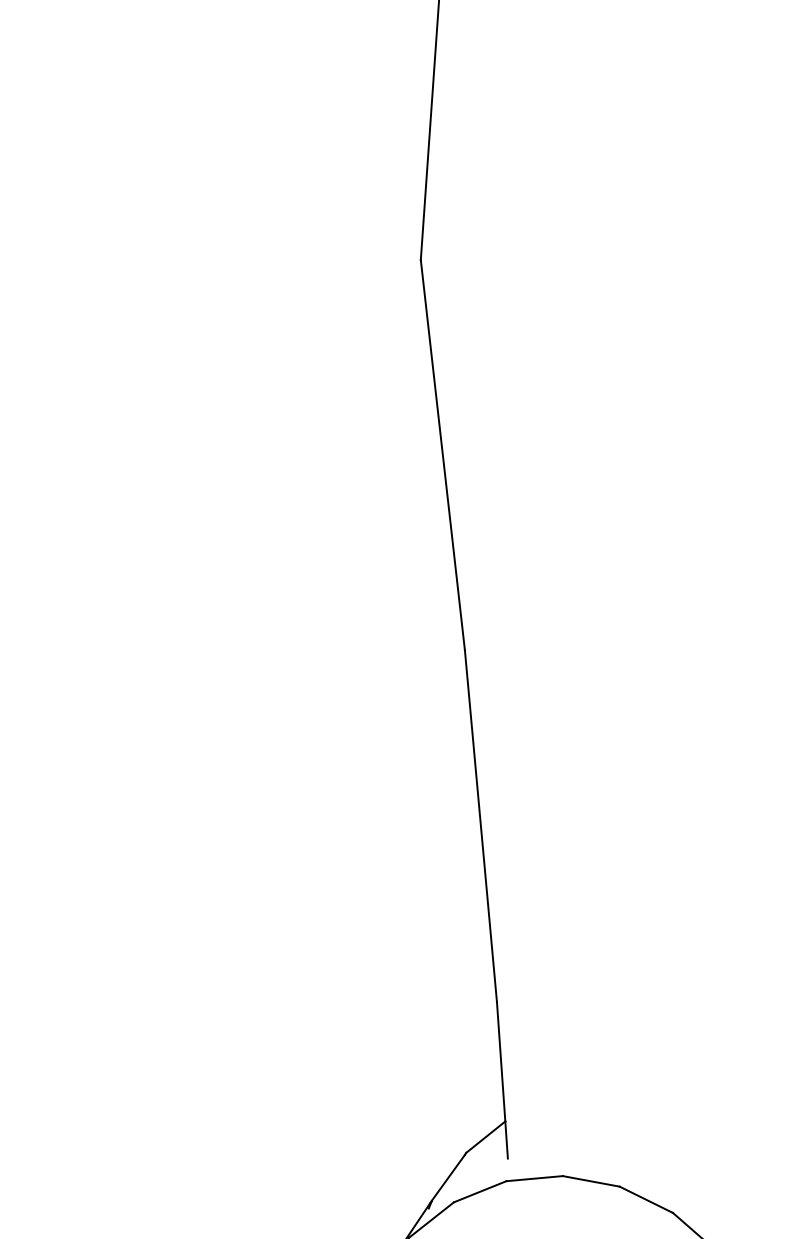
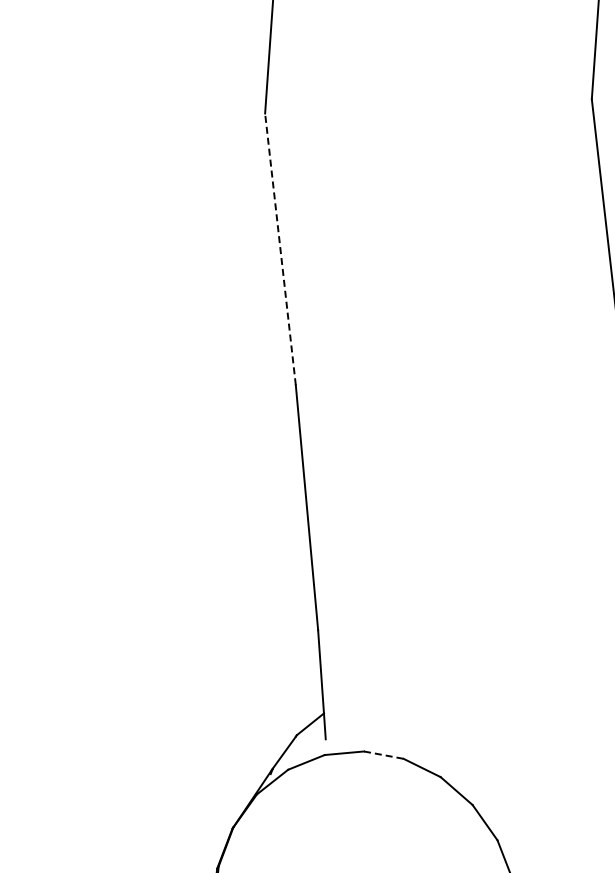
line: (442, 455) -> (280, 249), solid -> dashed
line: (592, 1181) -> (384, 755), solid -> dashed

